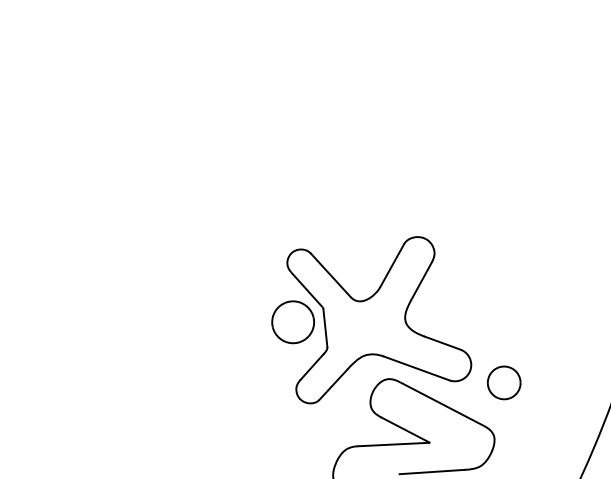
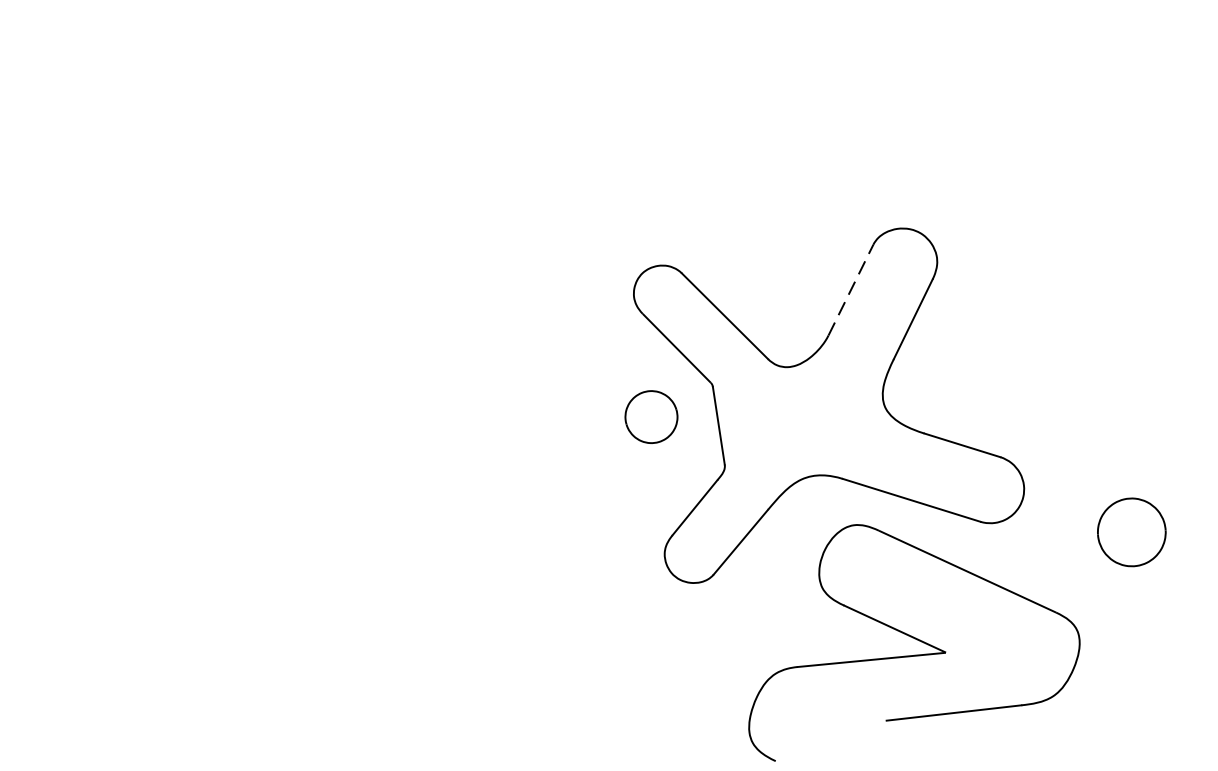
line: (392, 265) -> (851, 289), solid -> dashed
part: (292, 322) -> (650, 417), size x0.6
part: (504, 382) -> (1132, 531), moved

